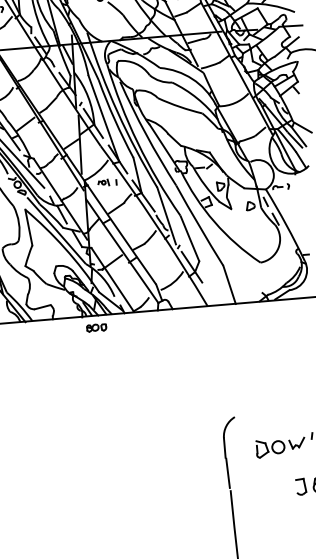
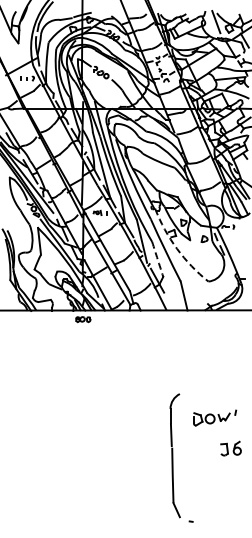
arc: (213, 221) -> (176, 248), solid -> dashed
arc: (189, 238) -> (157, 259), solid -> dashed

